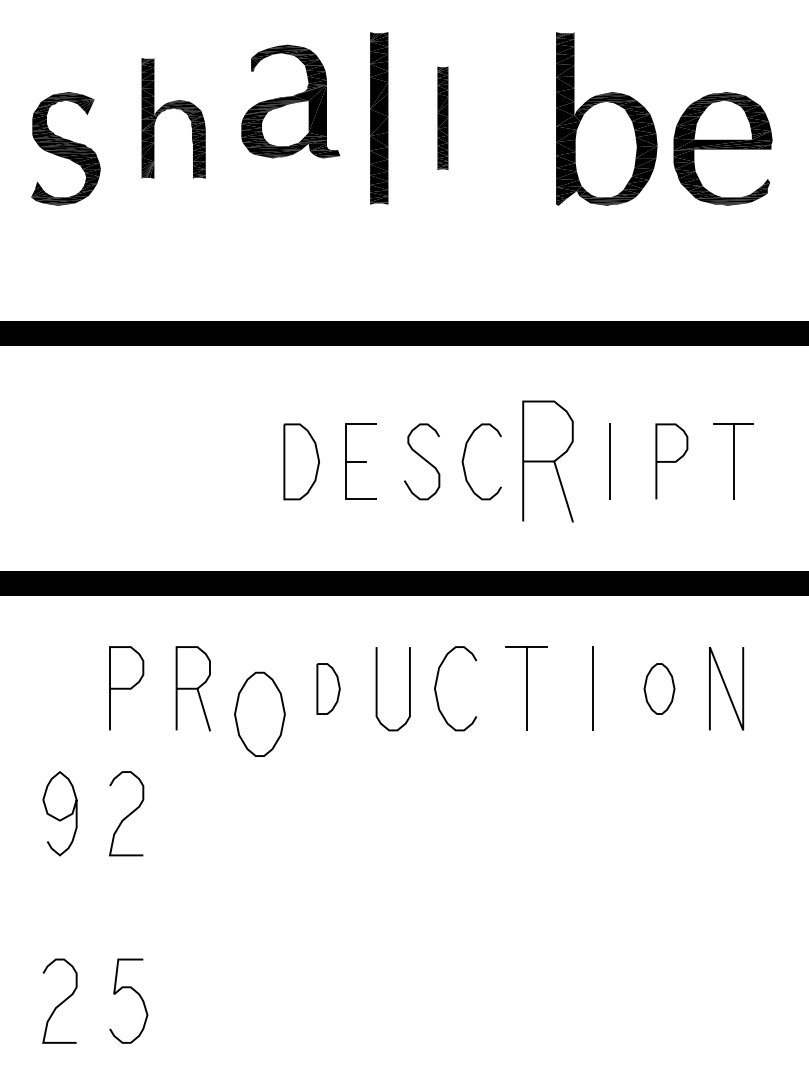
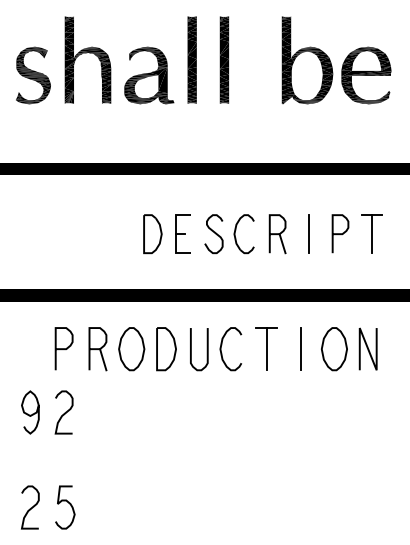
part: (291, 101) -> (149, 75), moved
part: (172, 117) -> (87, 59), size x1.43
part: (442, 117) -> (224, 59), size x1.67
part: (547, 462) -> (277, 234), size x0.62
part: (328, 689) -> (166, 349), size x1.67
part: (658, 689) -> (333, 349), size x1.67
part: (259, 715) -> (131, 349), moved

